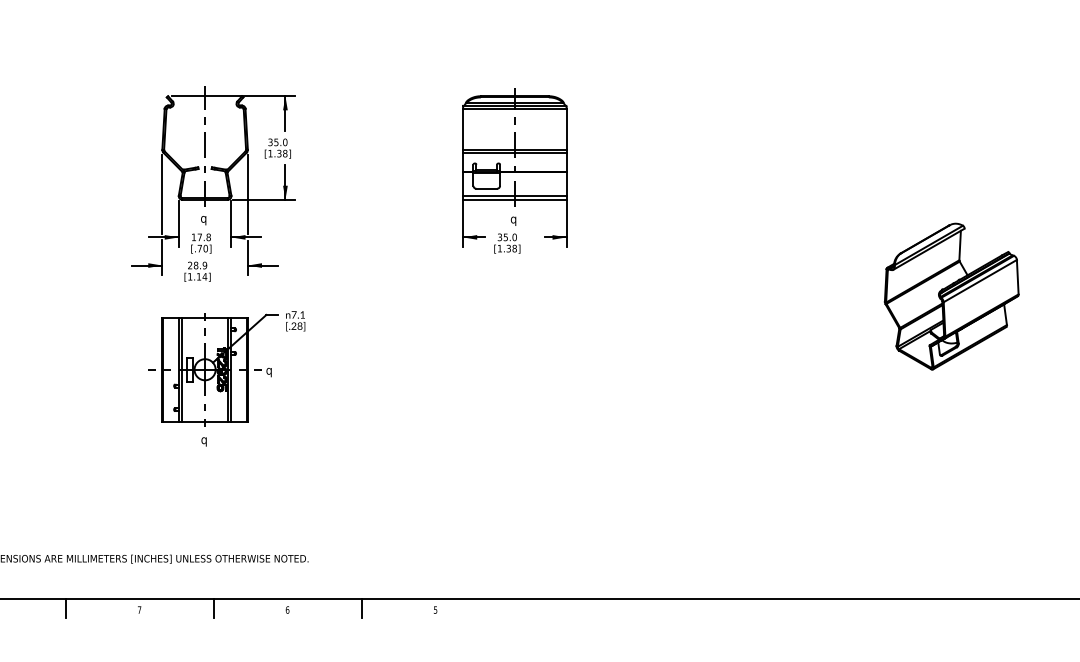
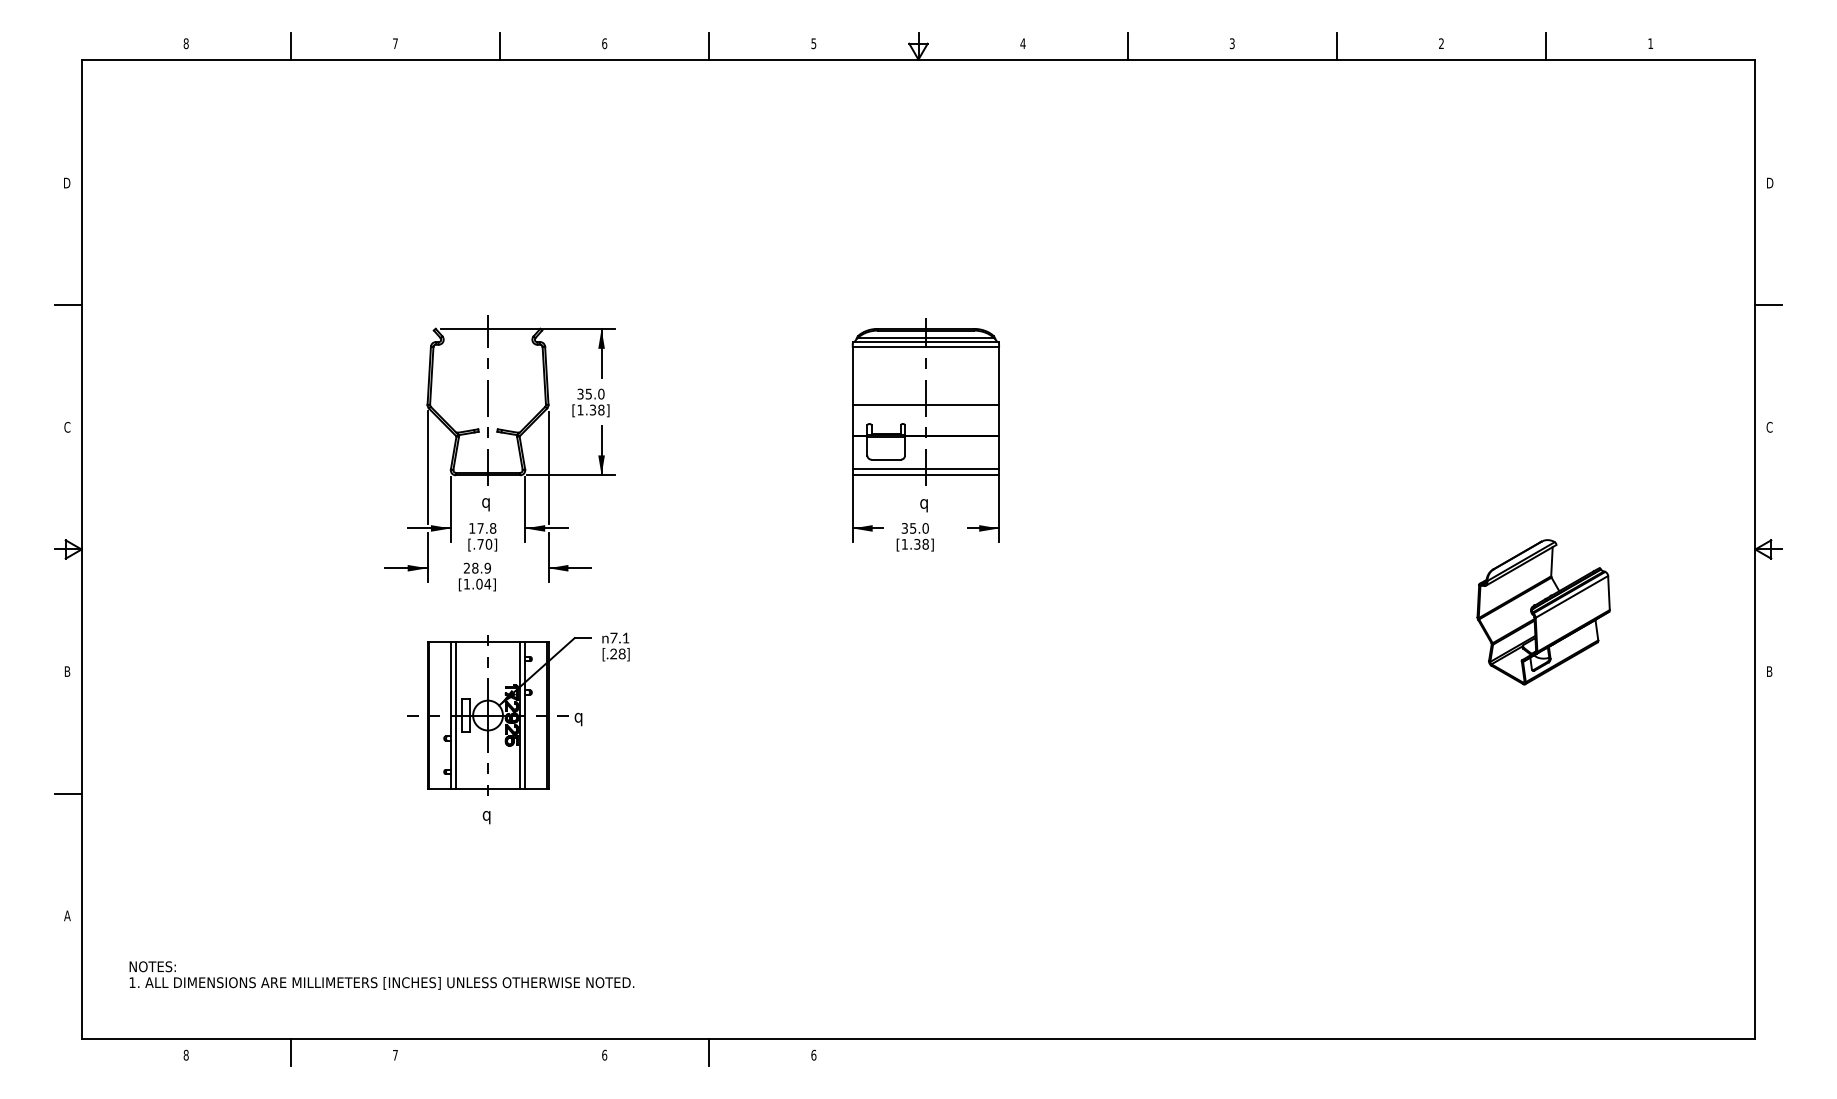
line: (514, 152) -> (925, 408), removed
text: (199, 276) -> (479, 583), [1.14] -> [1.04]
part: (951, 296) -> (1543, 612), size x0.7
line: (213, 608) -> (500, 1052), removed
text: (435, 609) -> (813, 1054), 5 -> 6

